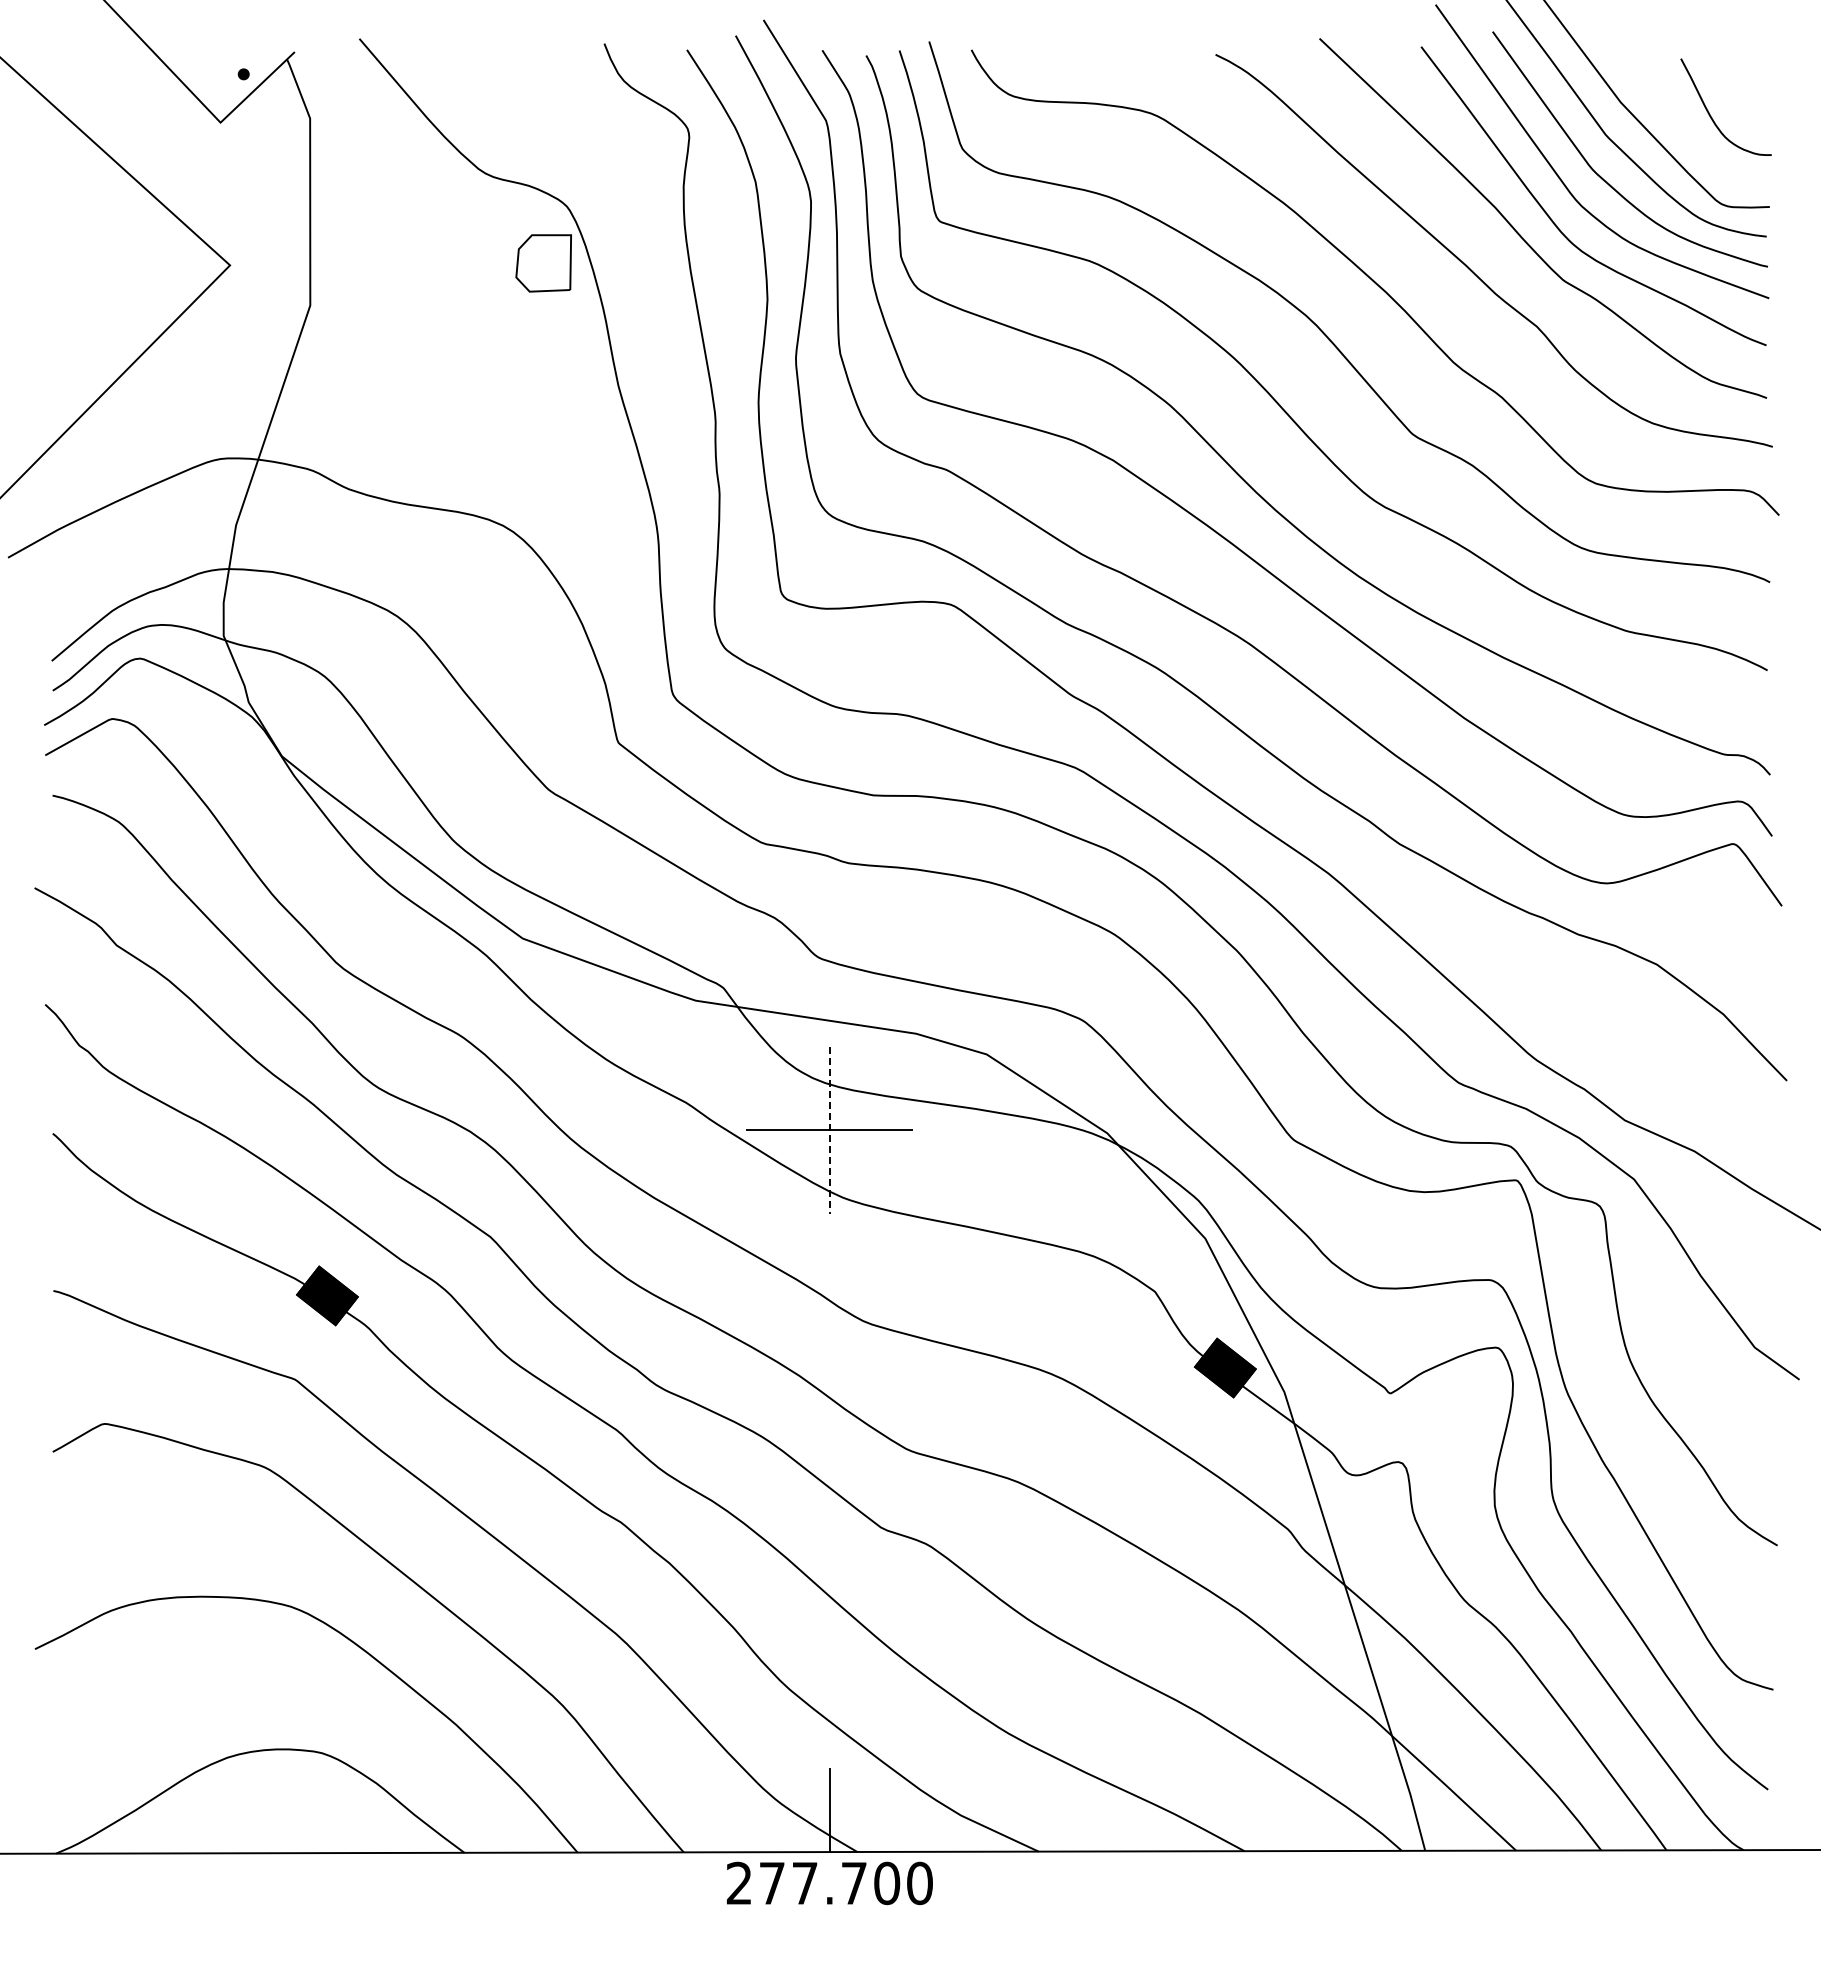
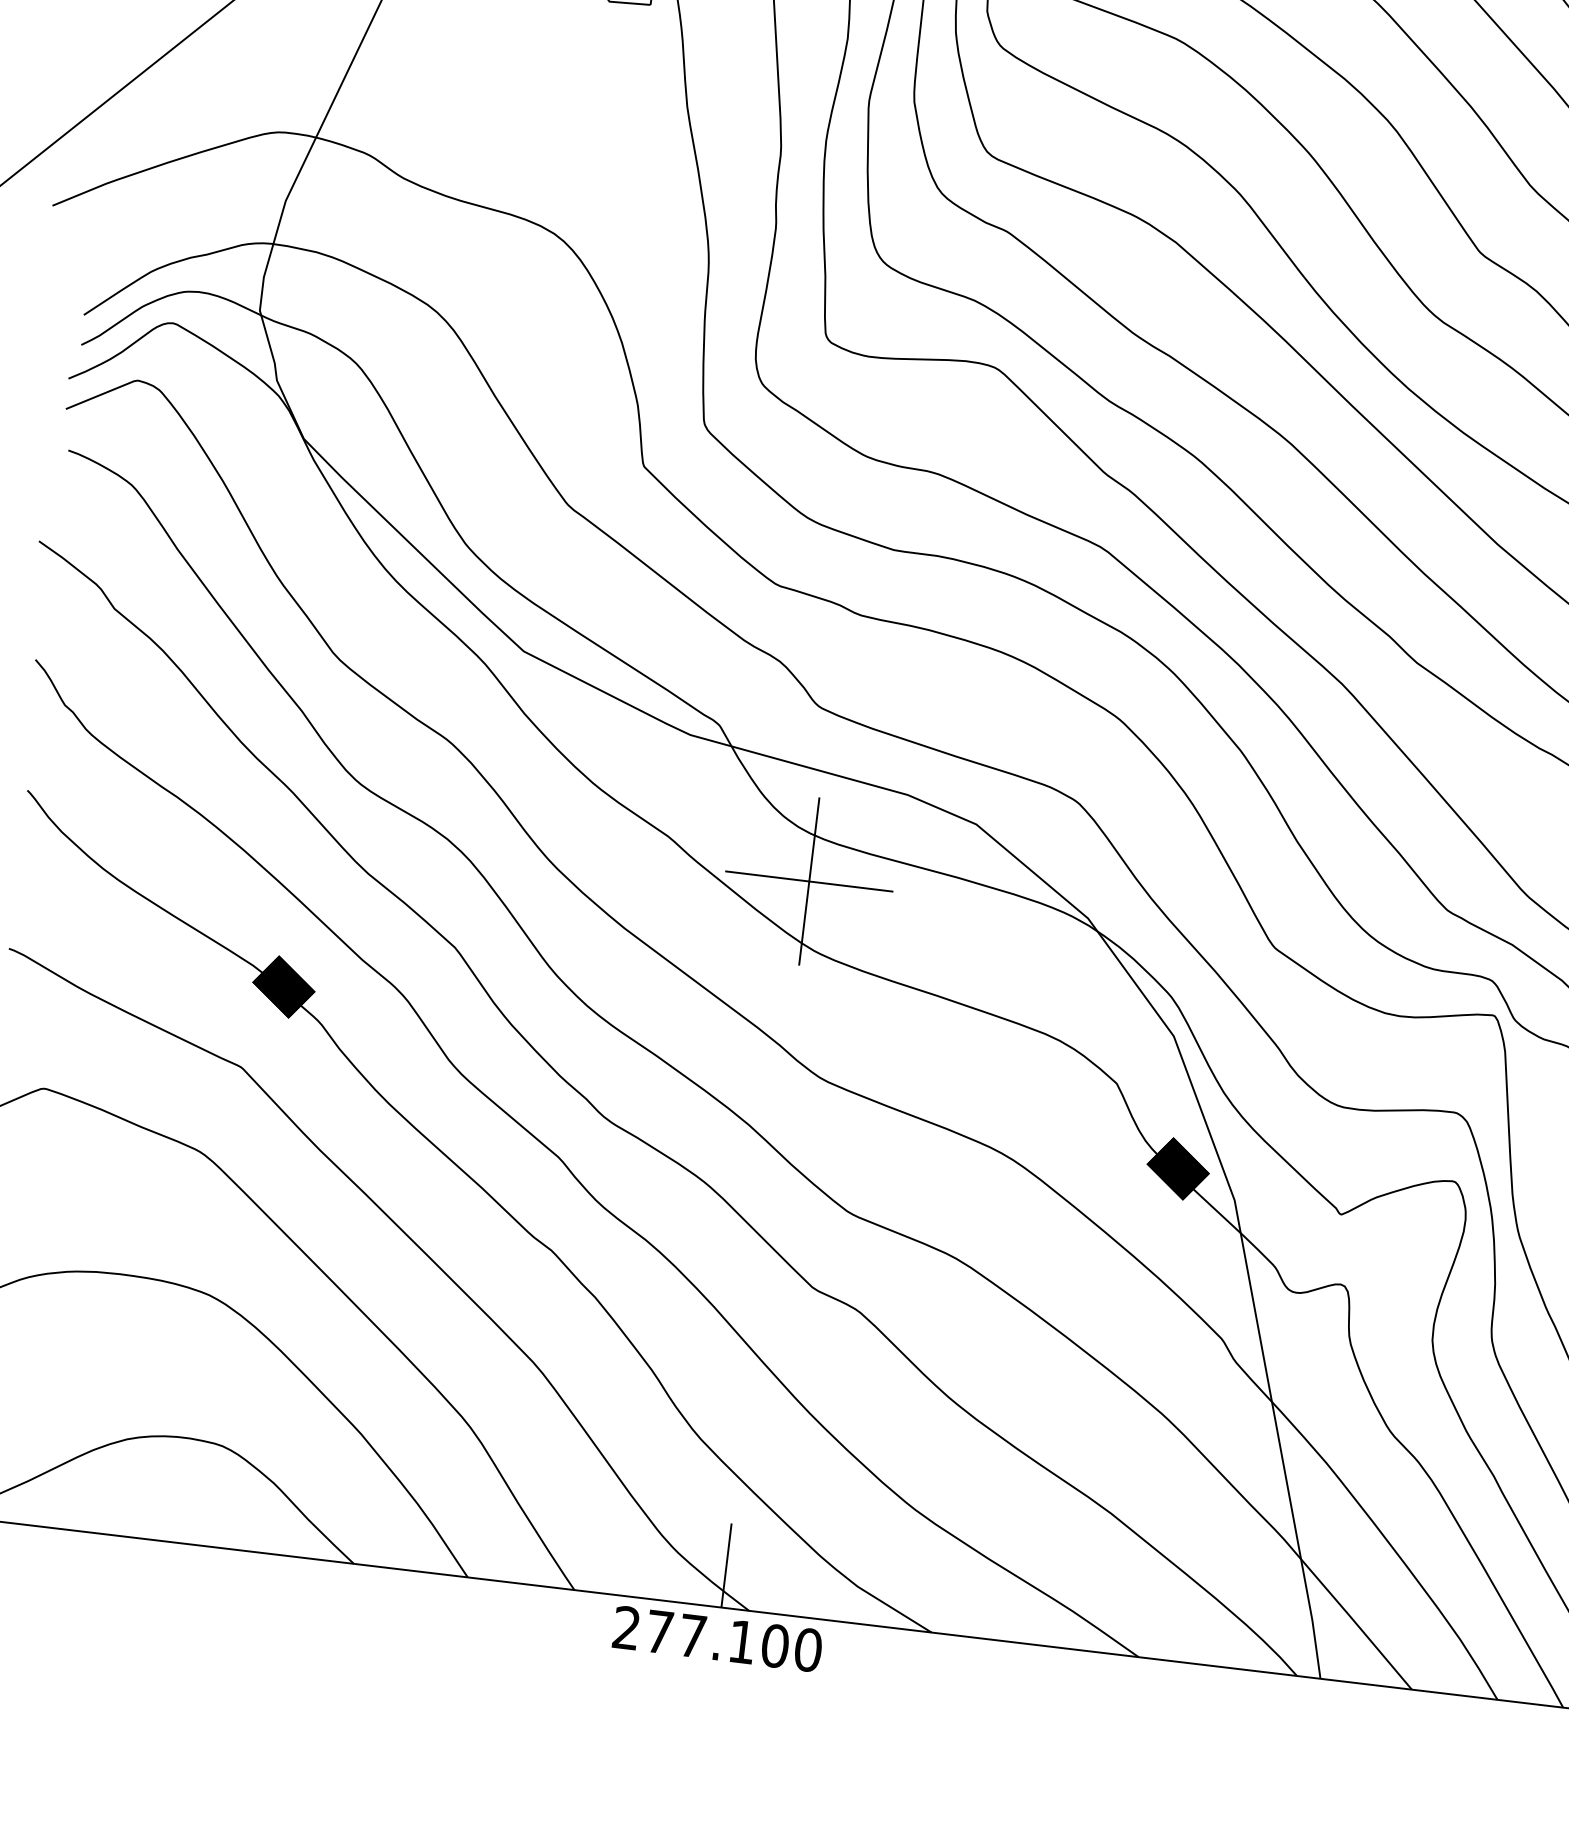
line: (829, 1130) -> (808, 881), dashed -> solid
text: (854, 1883) -> (742, 1642), 277.700 -> 277.100

